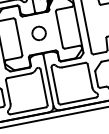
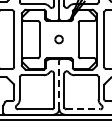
part: (38, 33) -> (58, 39), size x0.6
line: (48, 80) -> (59, 84), solid -> dashed
line: (78, 101) -> (83, 109), solid -> dashed

